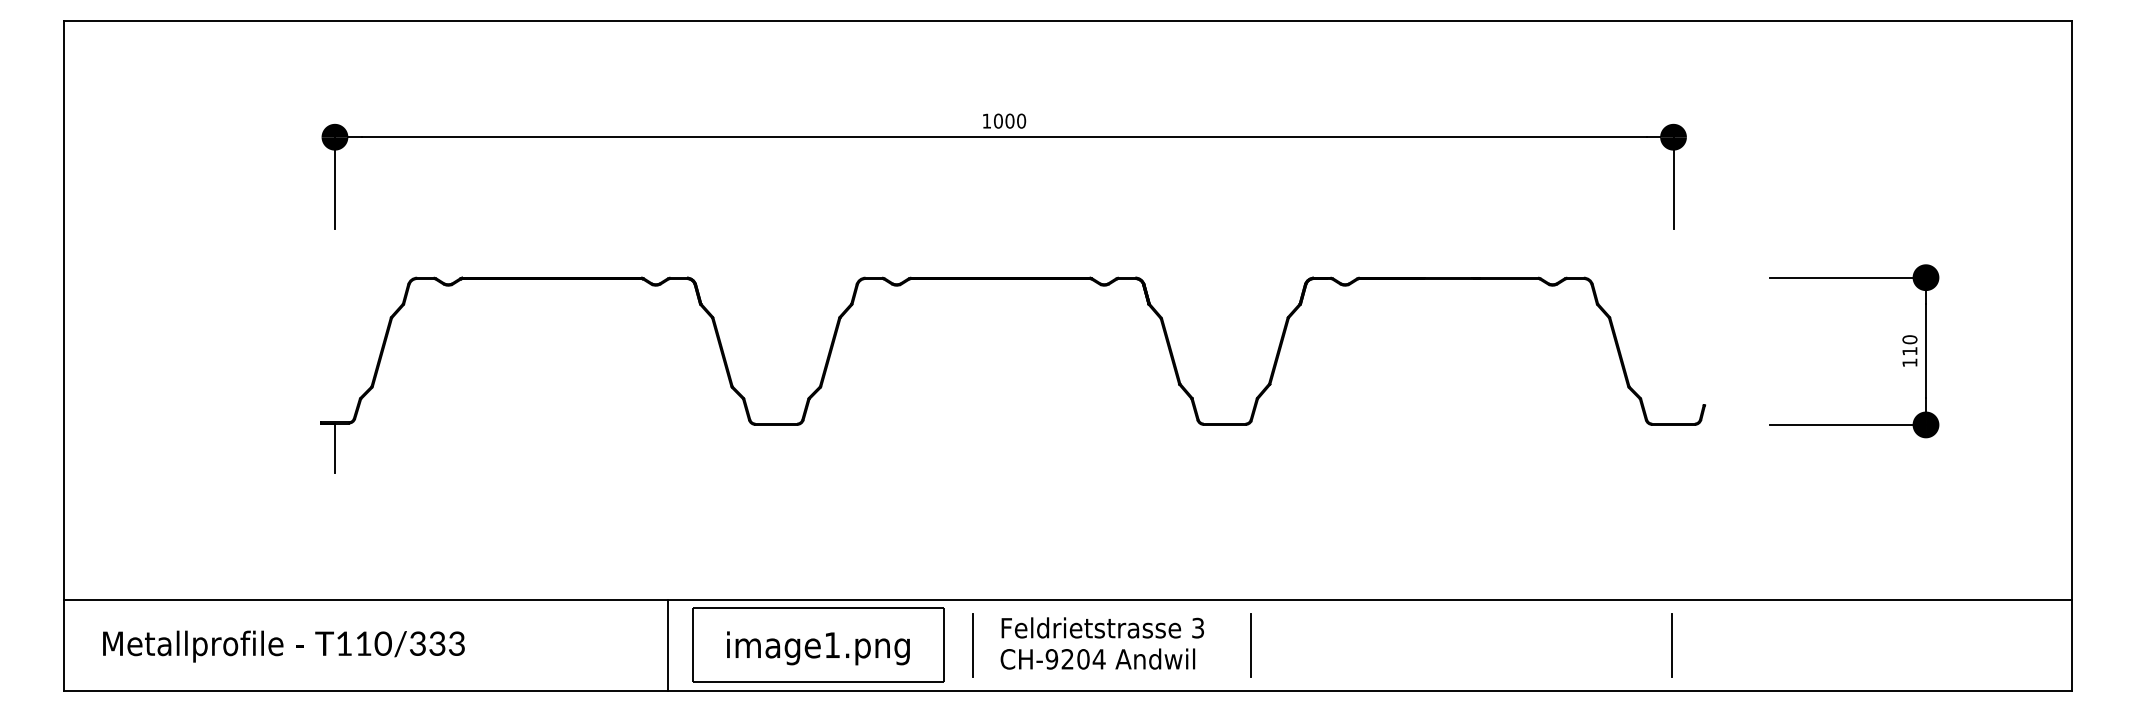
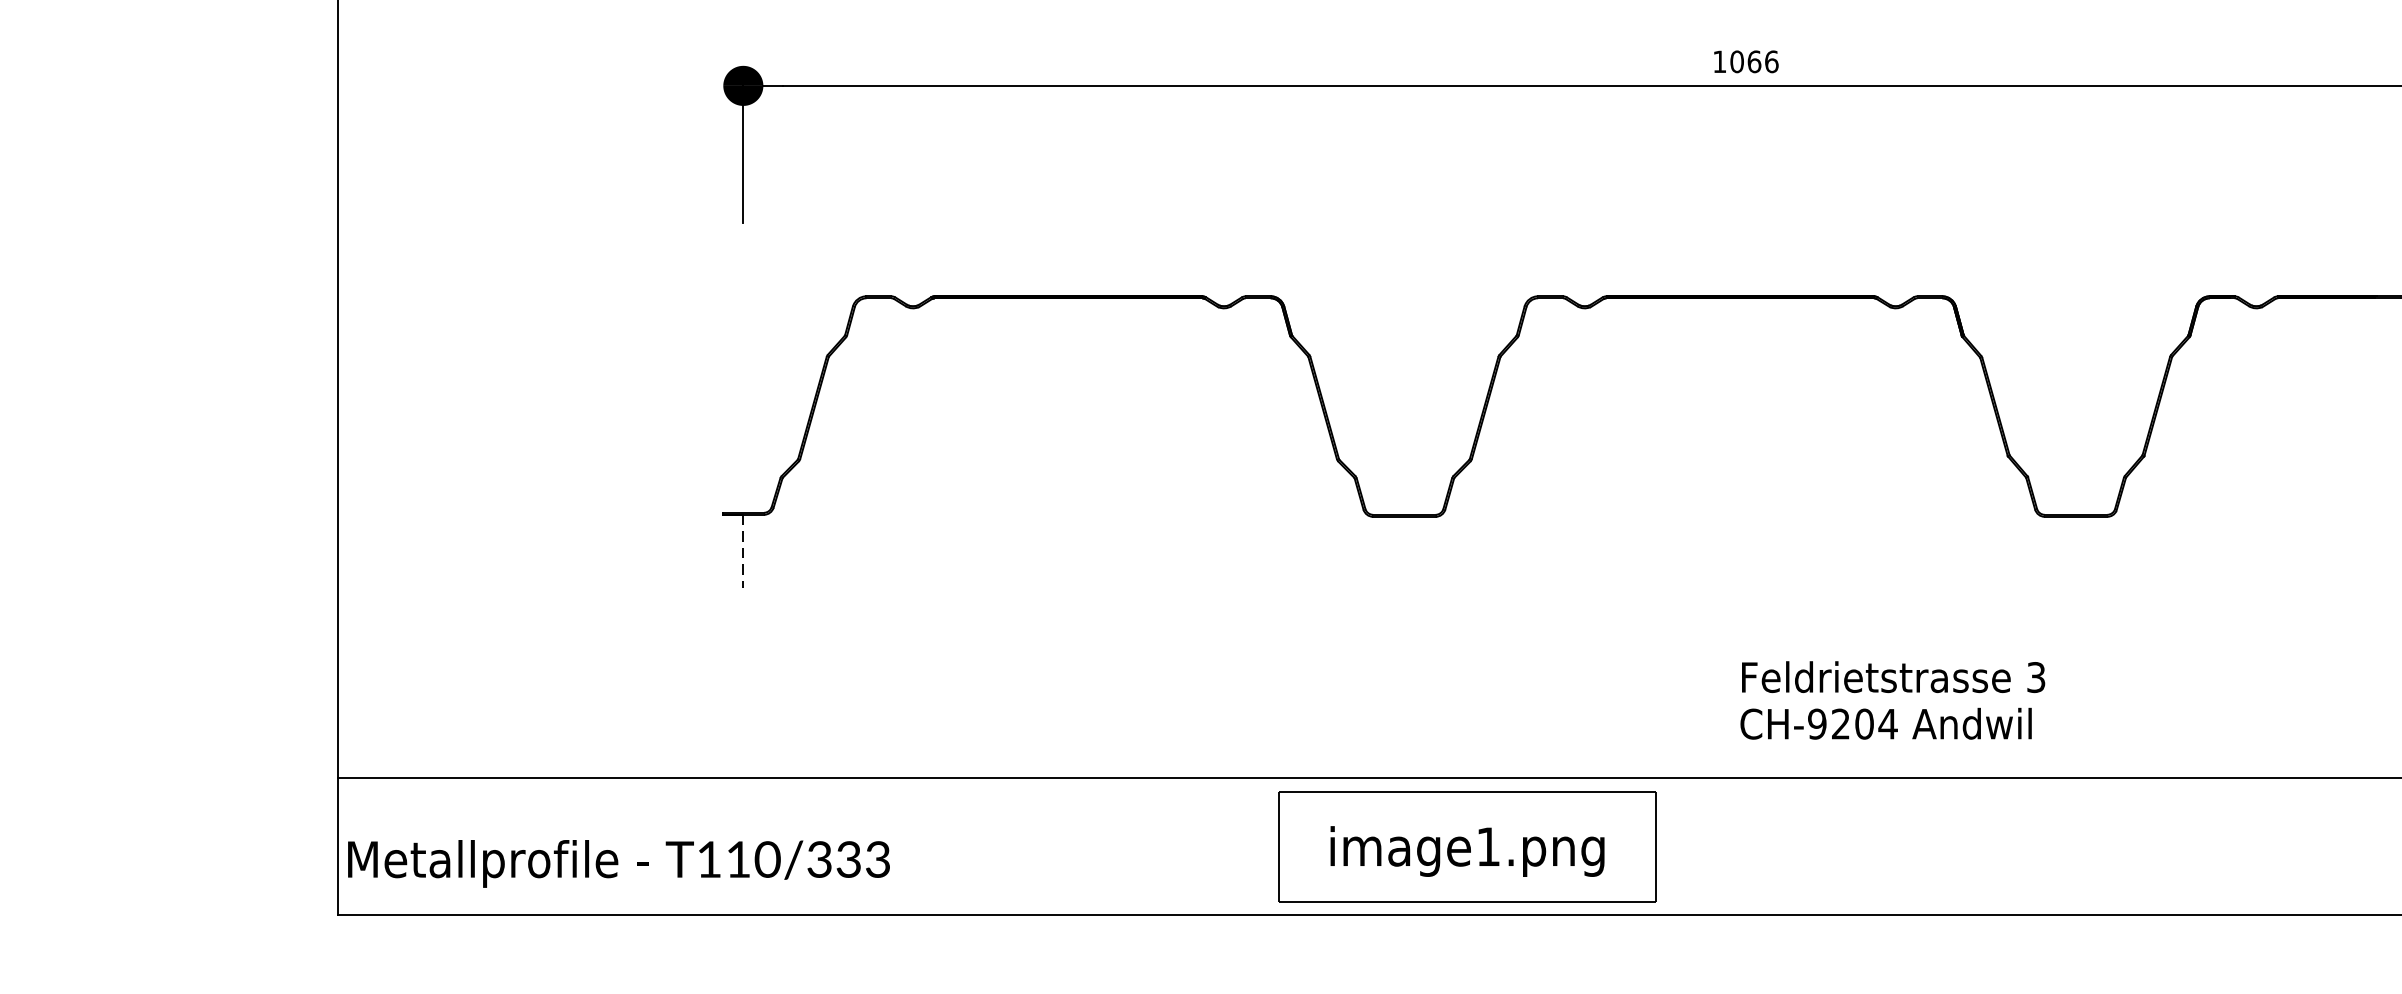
text: (1015, 120) -> (1762, 60), 1000 -> 1066
line: (334, 448) -> (742, 552), solid -> dashed
text: (1101, 643) -> (1891, 700), moved
line: (668, 644) -> (1242, 845), removed
line: (972, 644) -> (1698, 845), removed
line: (1251, 644) -> (2116, 845), removed
text: (283, 646) -> (618, 863), moved

